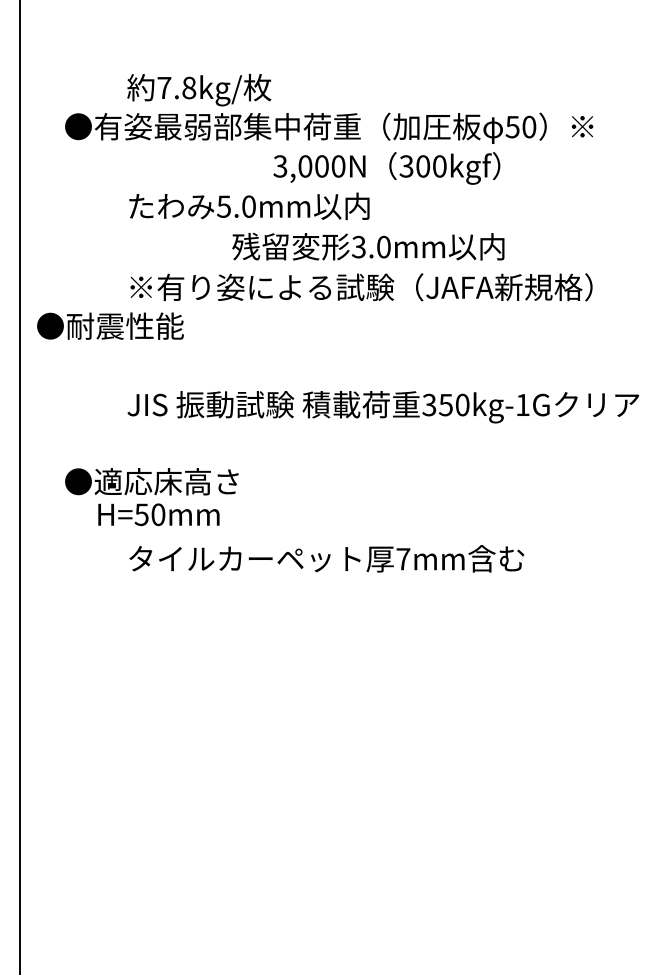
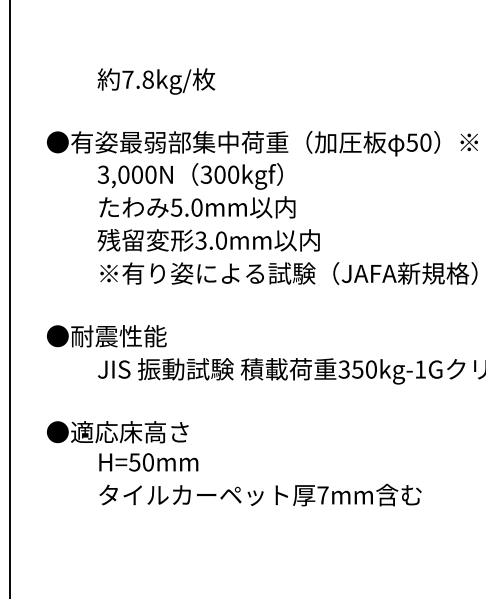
text: (199, 90) -> (156, 81), moved
text: (386, 168) -> (190, 176), moved
text: (368, 246) -> (208, 240), moved
text: (110, 325) -> (106, 335), moved
text: (158, 514) -> (148, 462), moved

